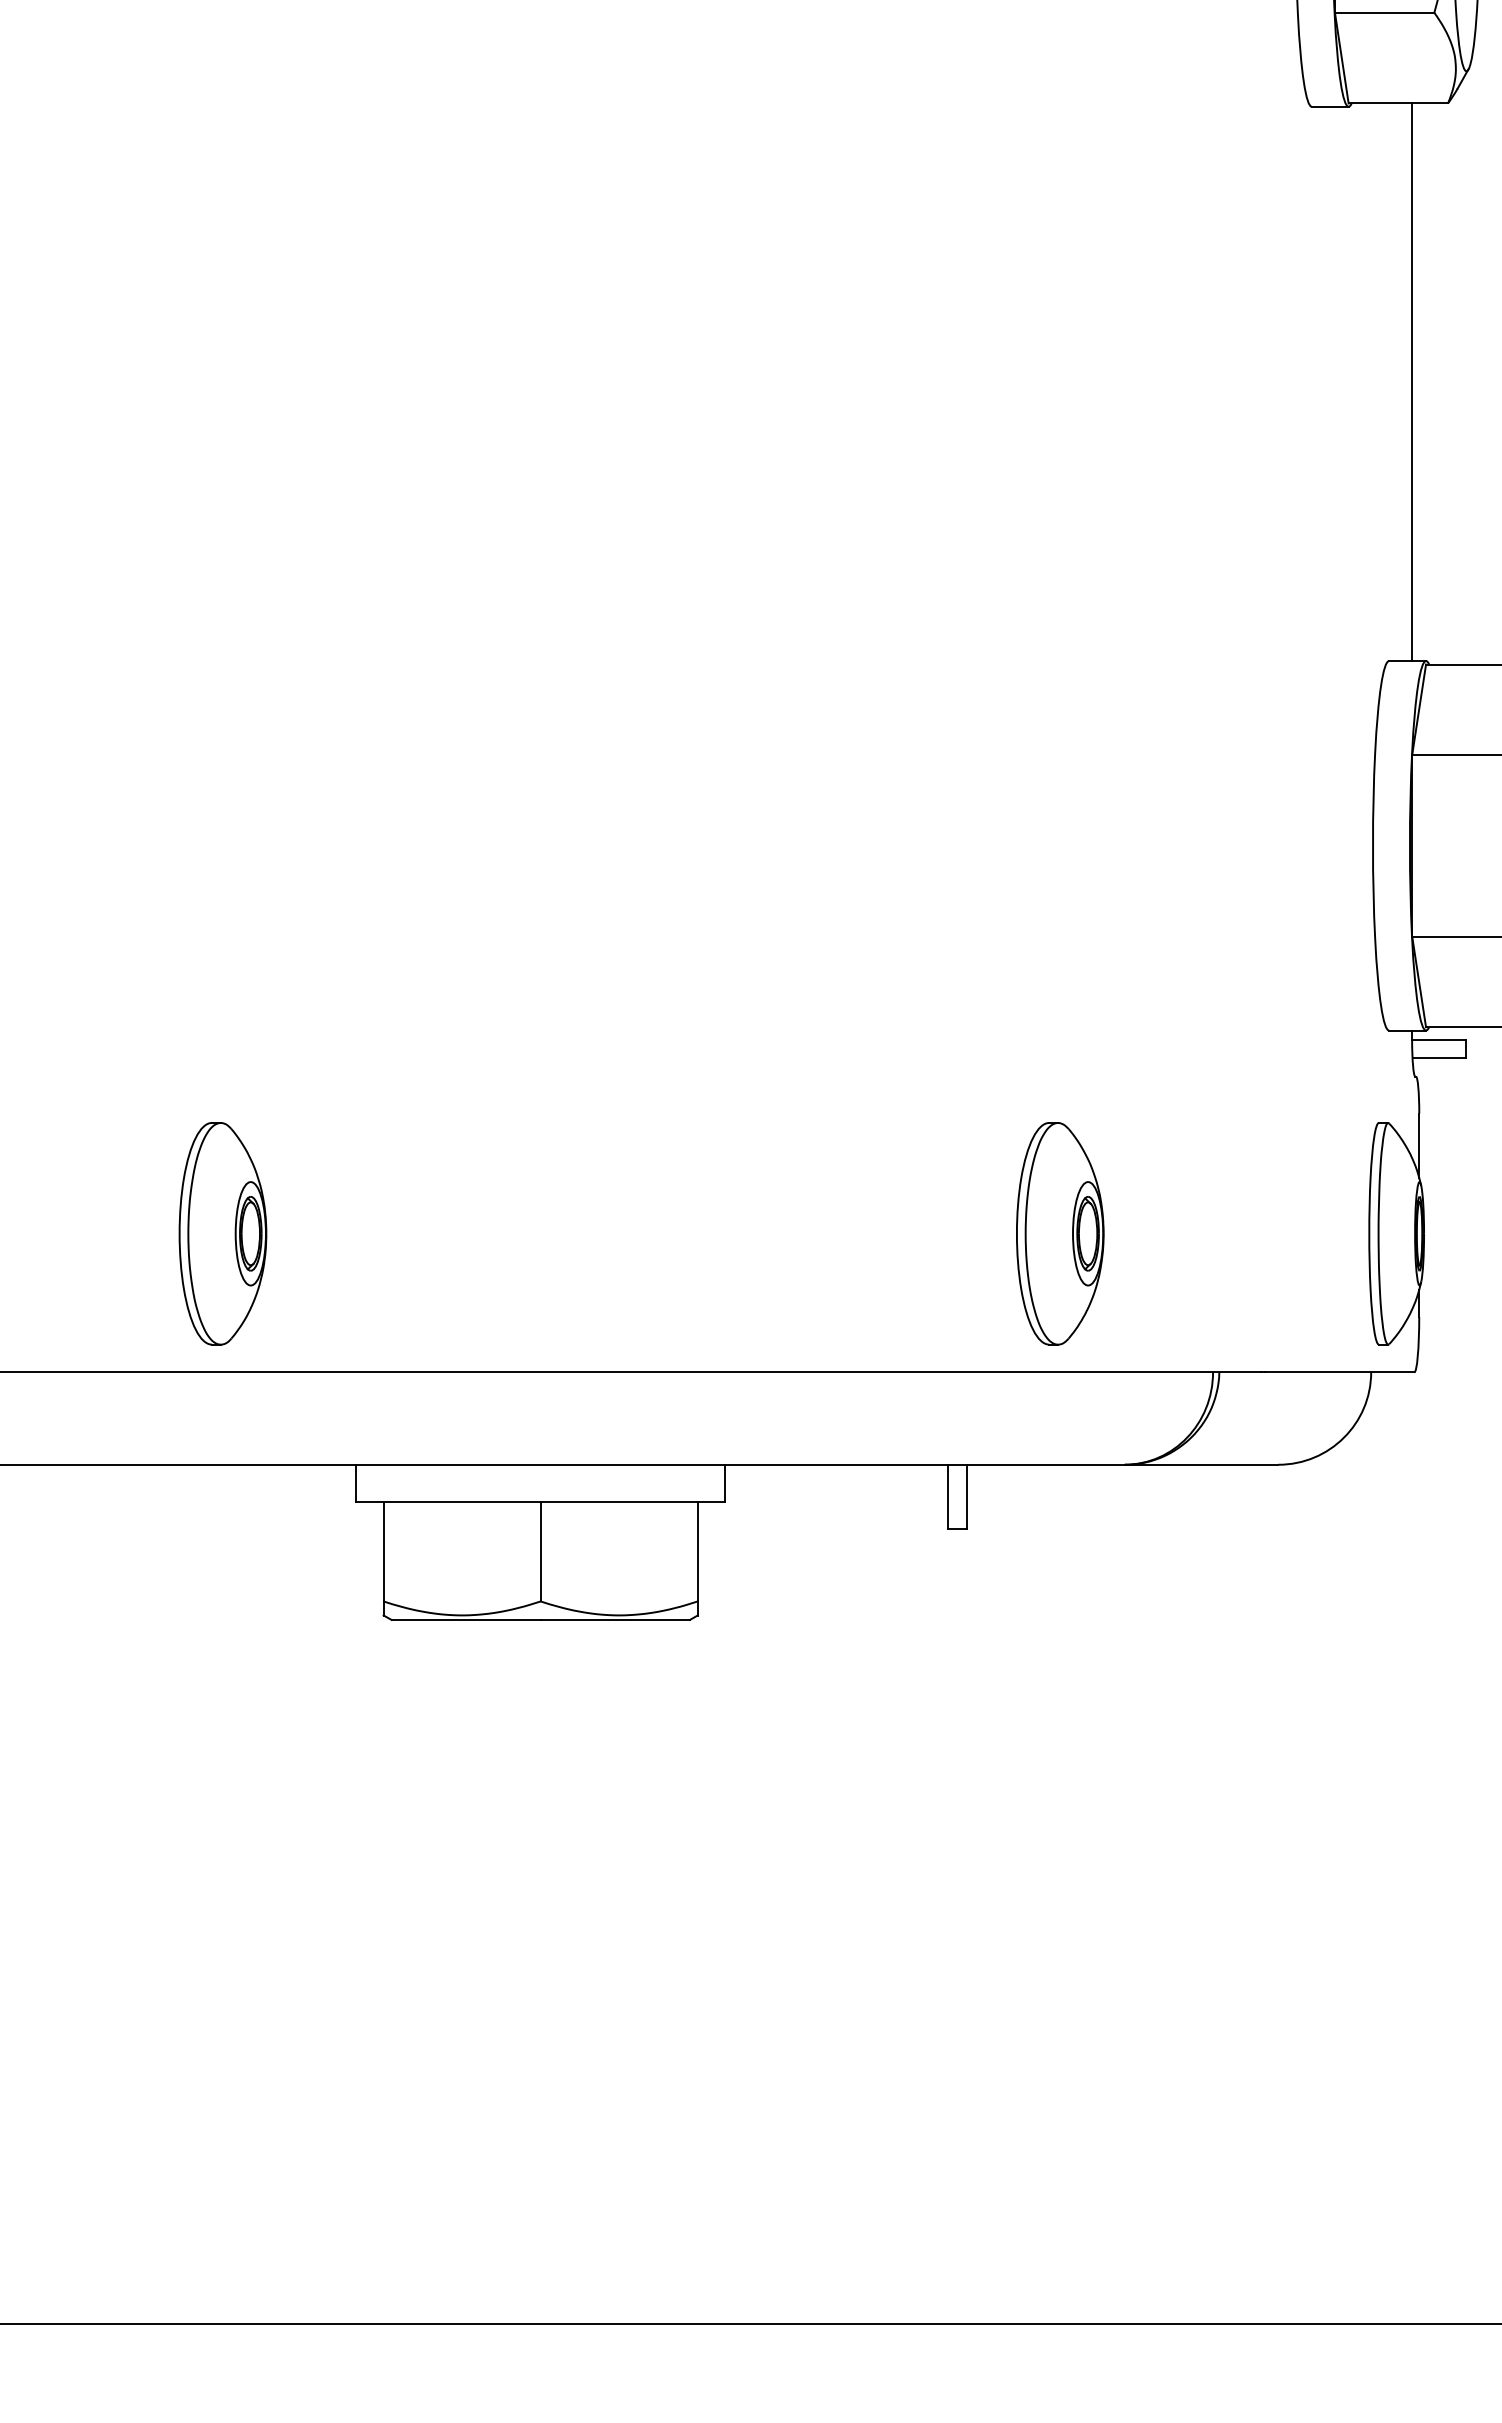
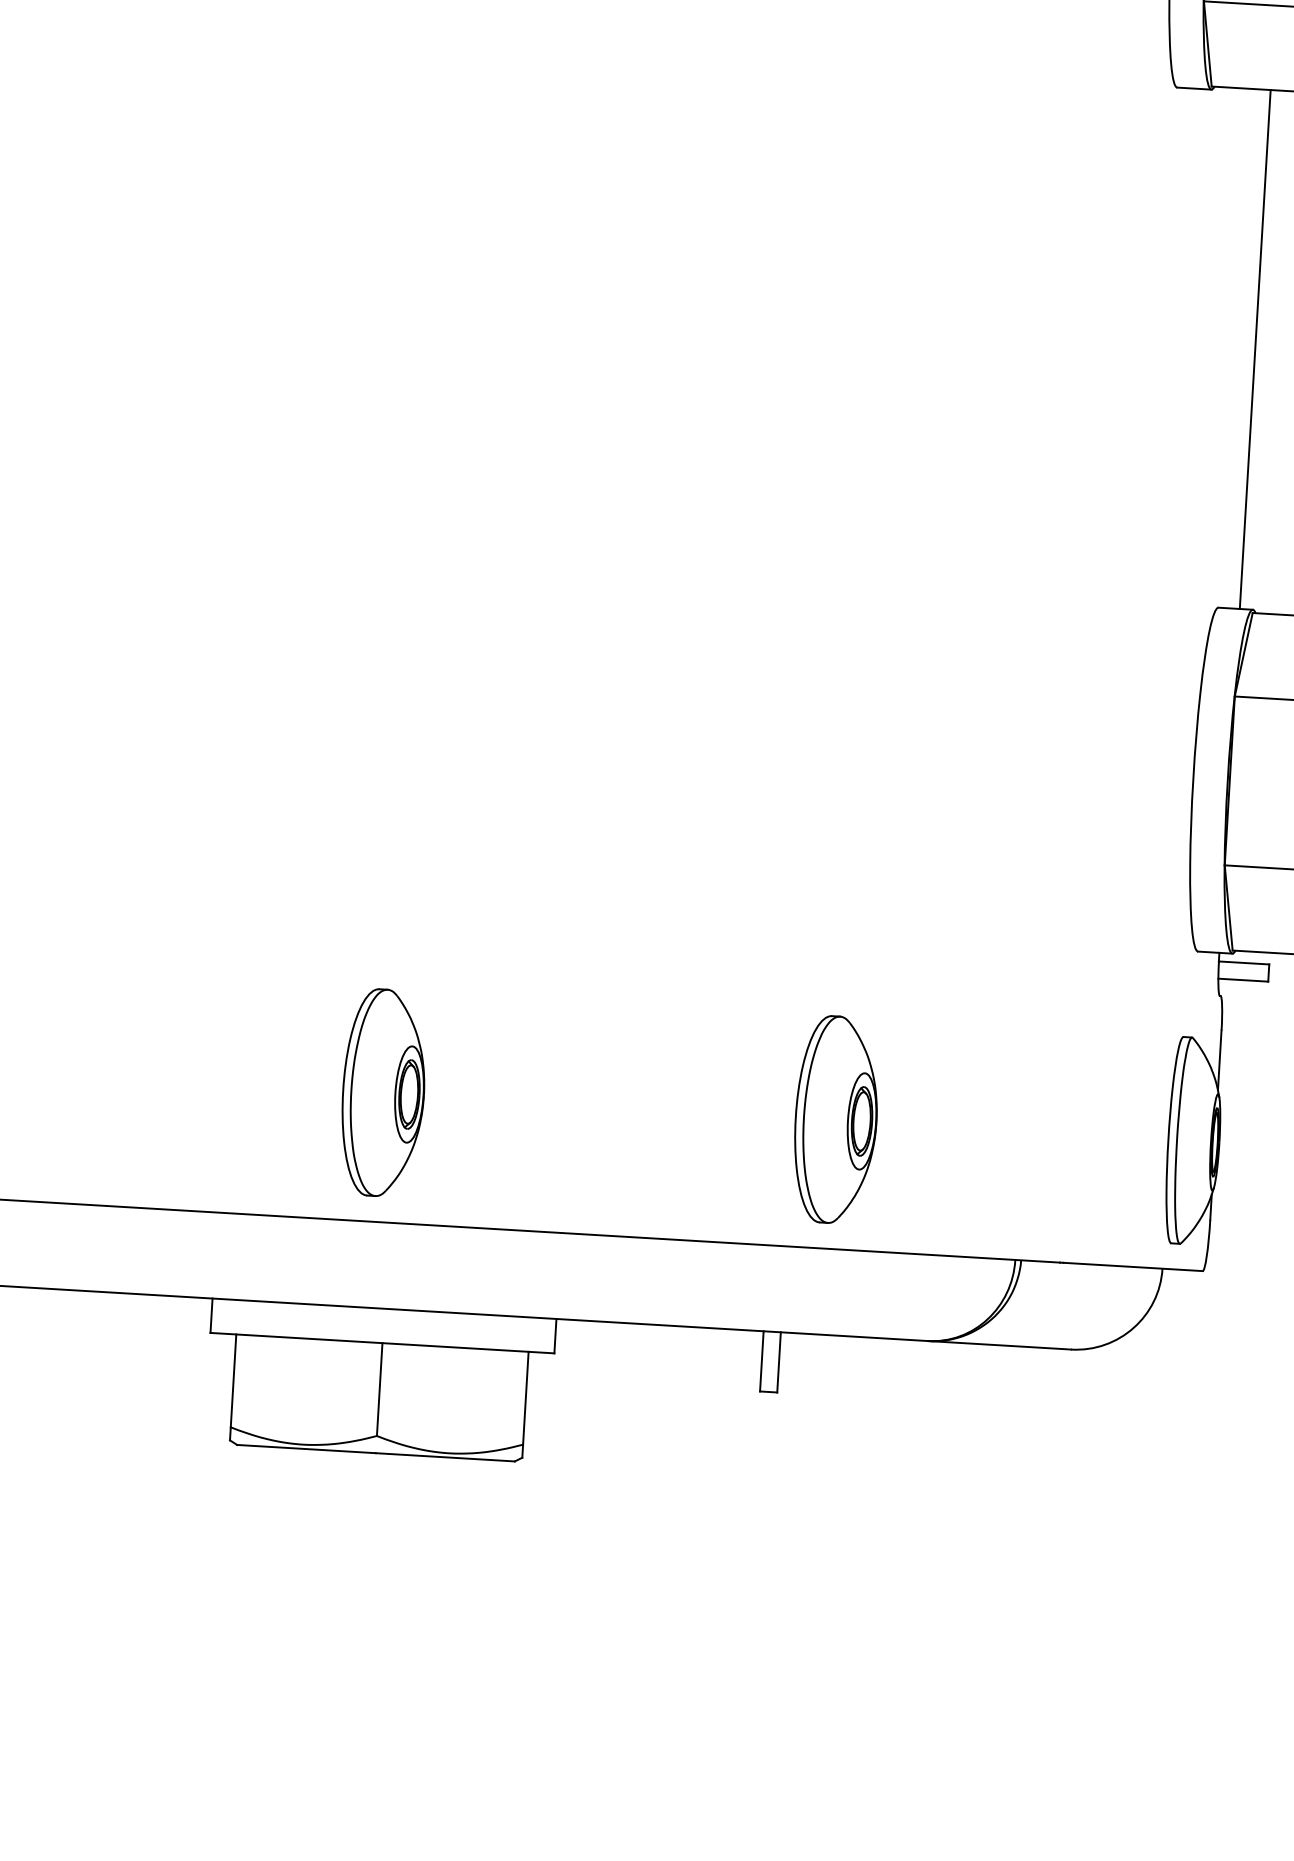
part: (222, 1233) -> (383, 1092), moved
part: (1060, 1233) -> (836, 1119), moved

